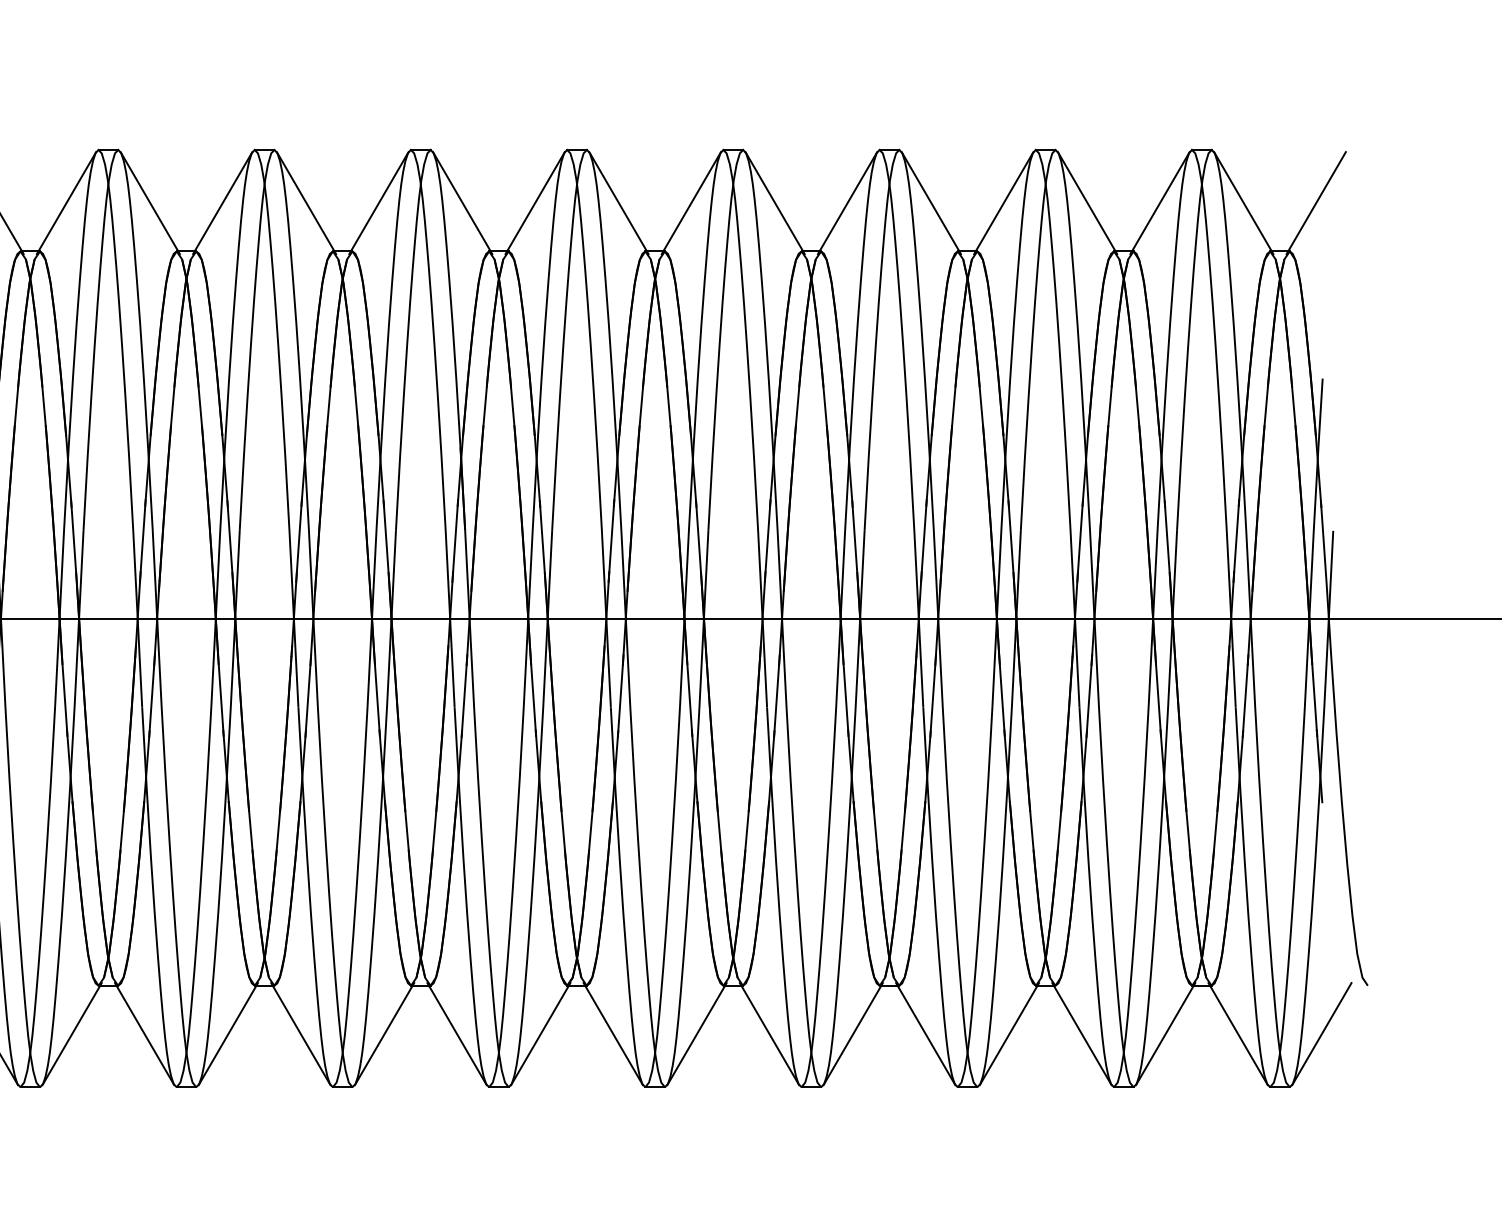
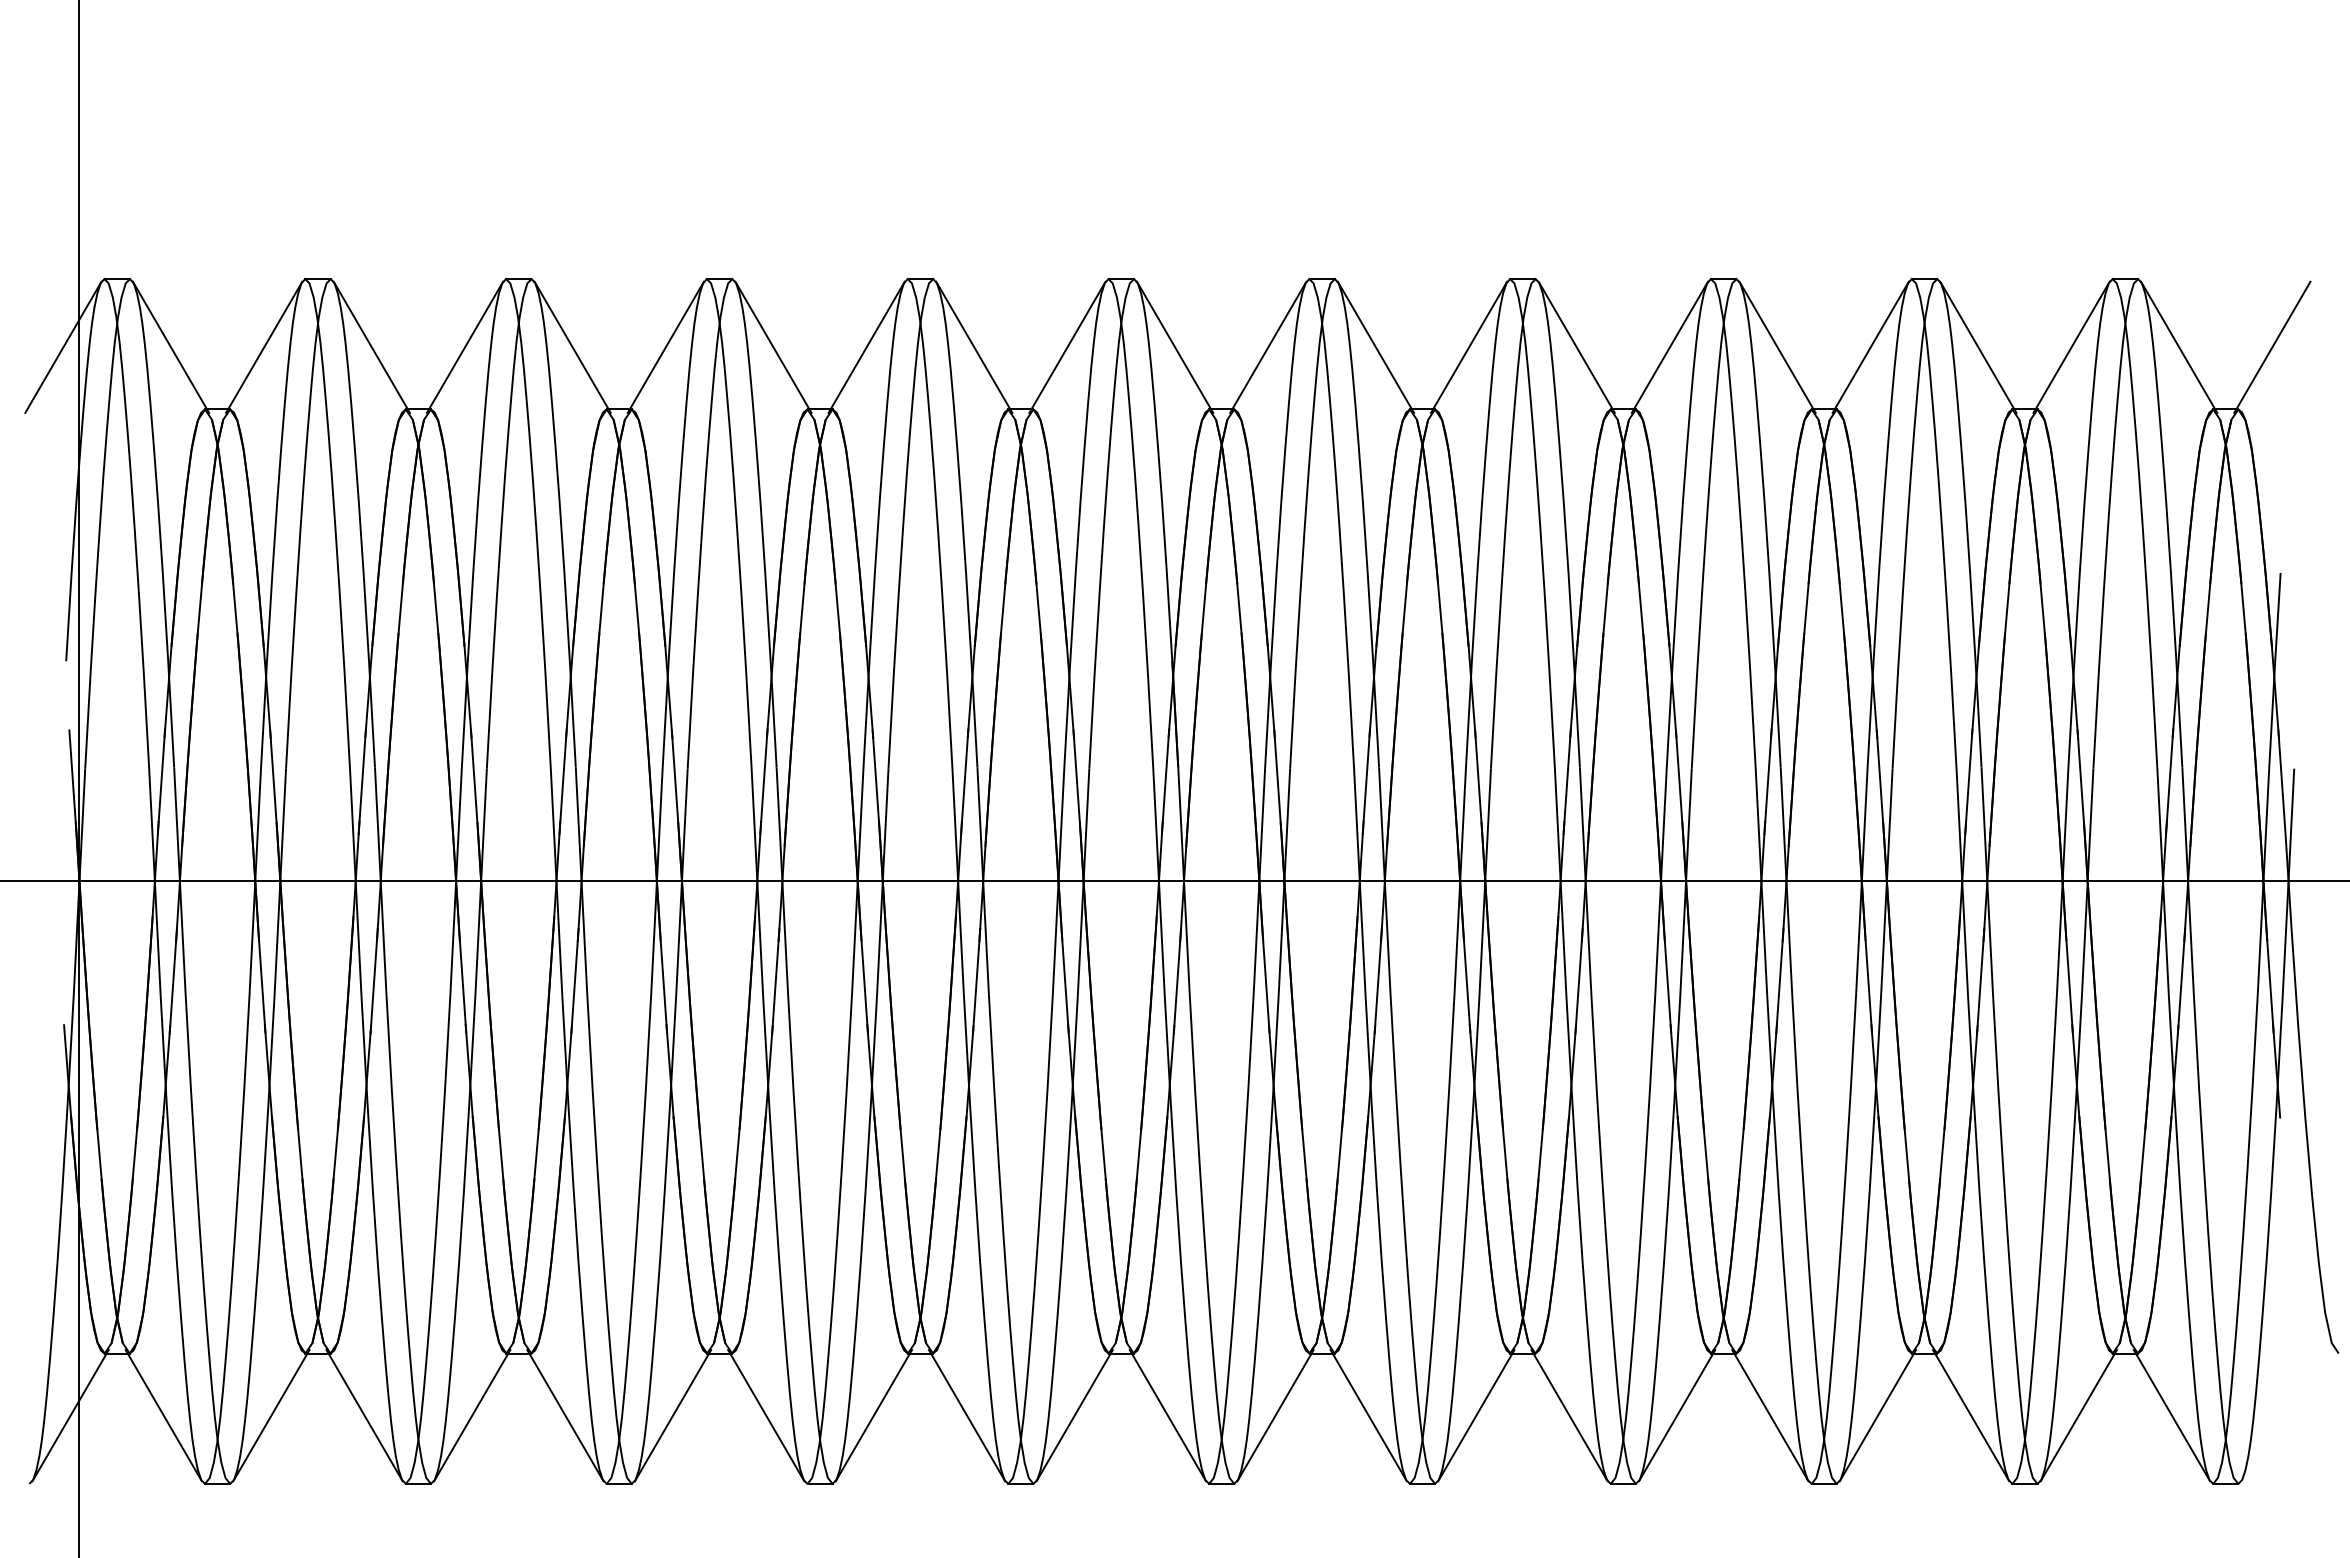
line: (1321, 1033) -> (2279, 1415), removed

